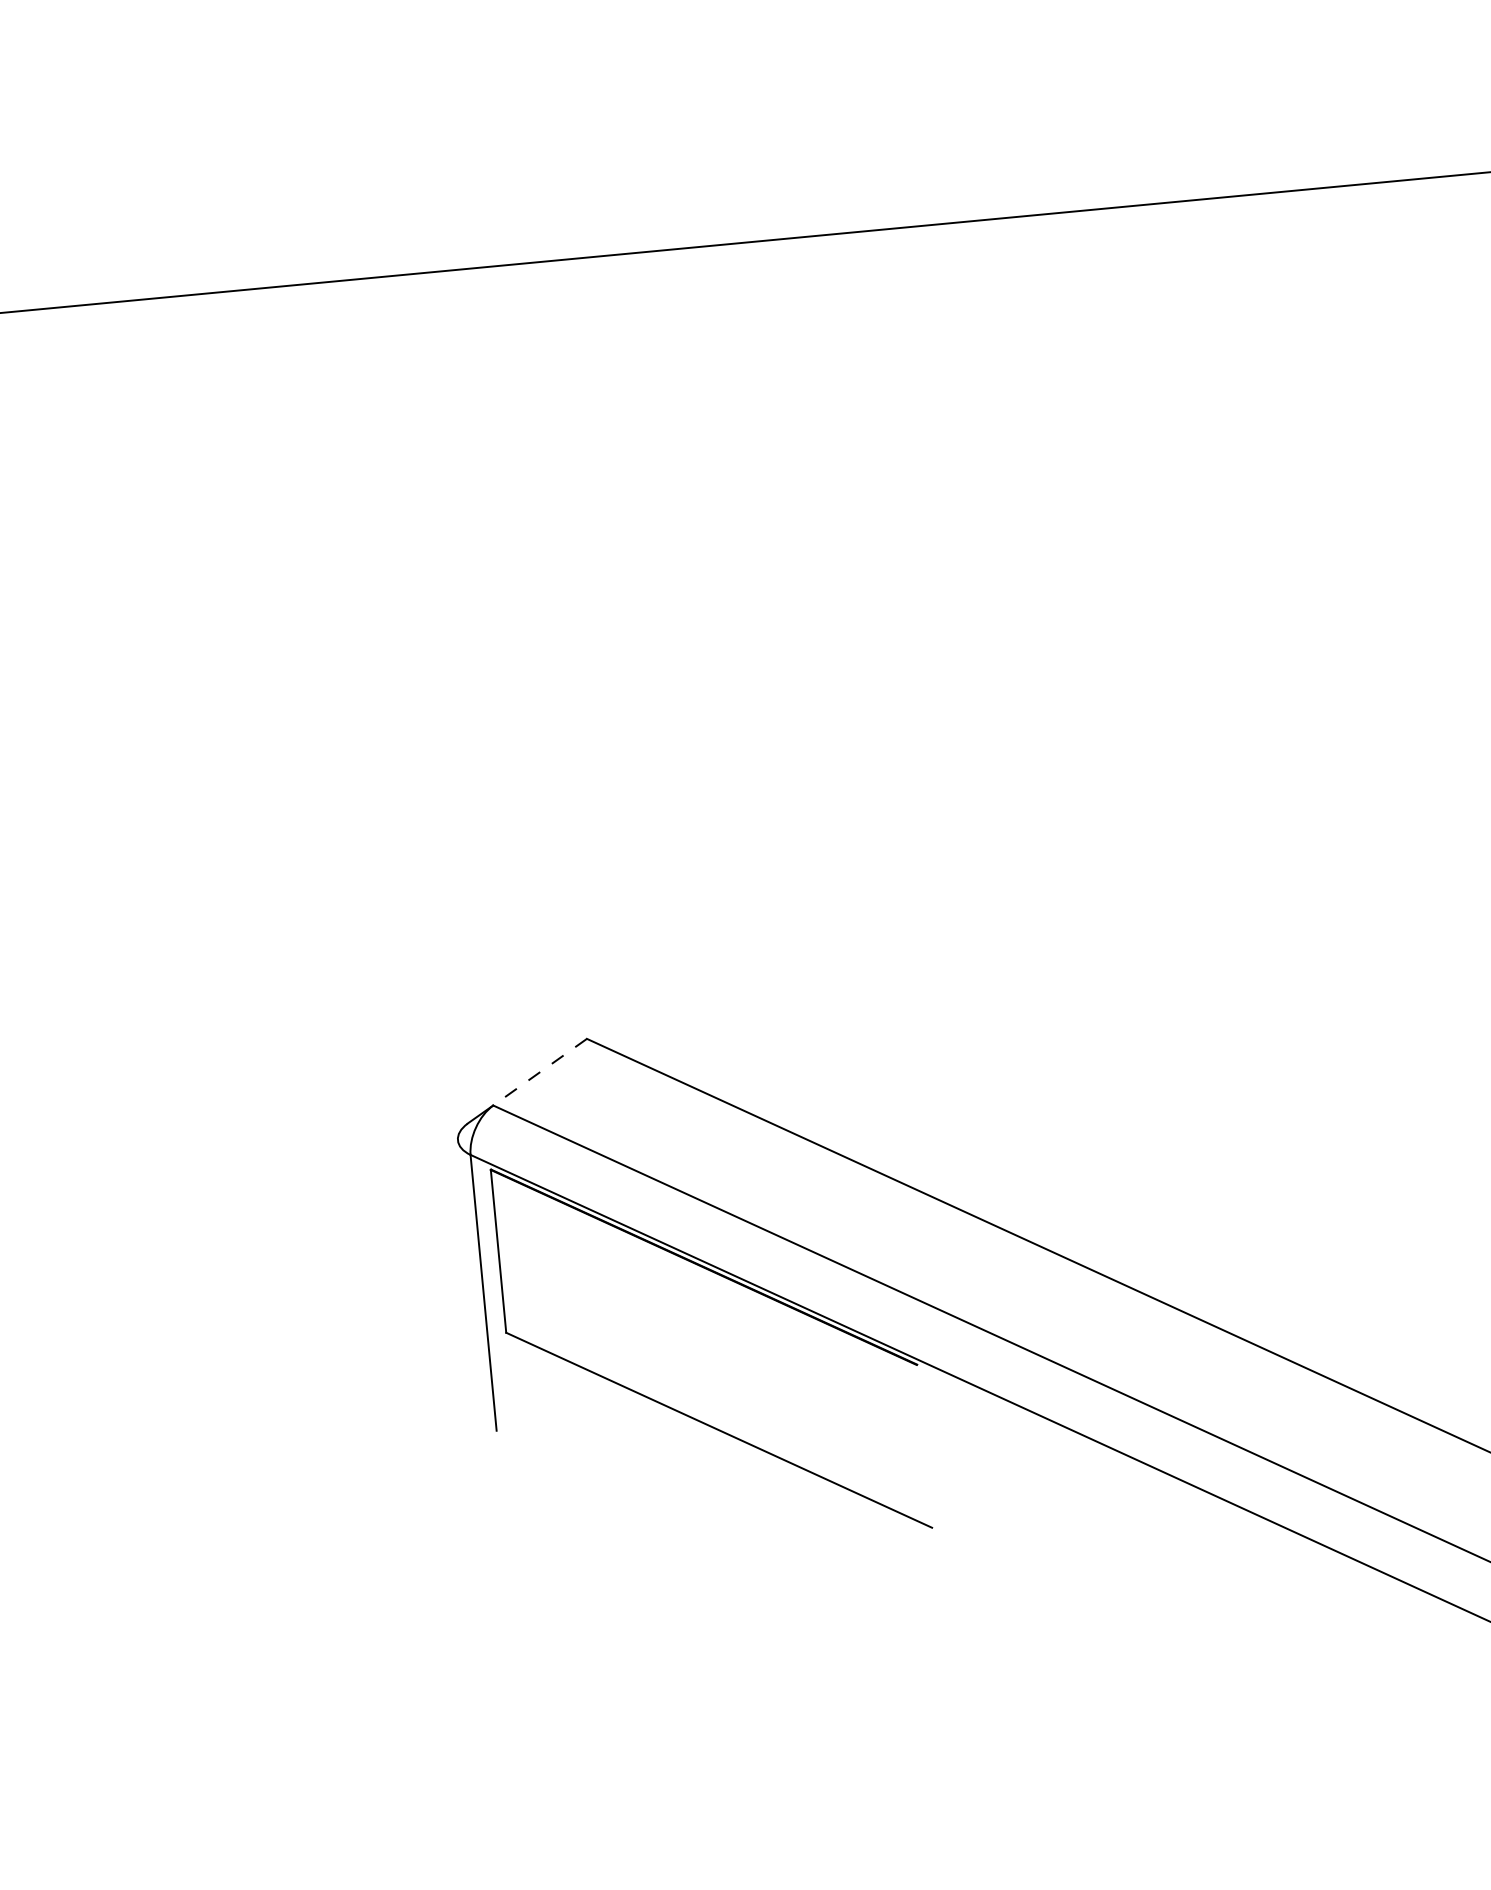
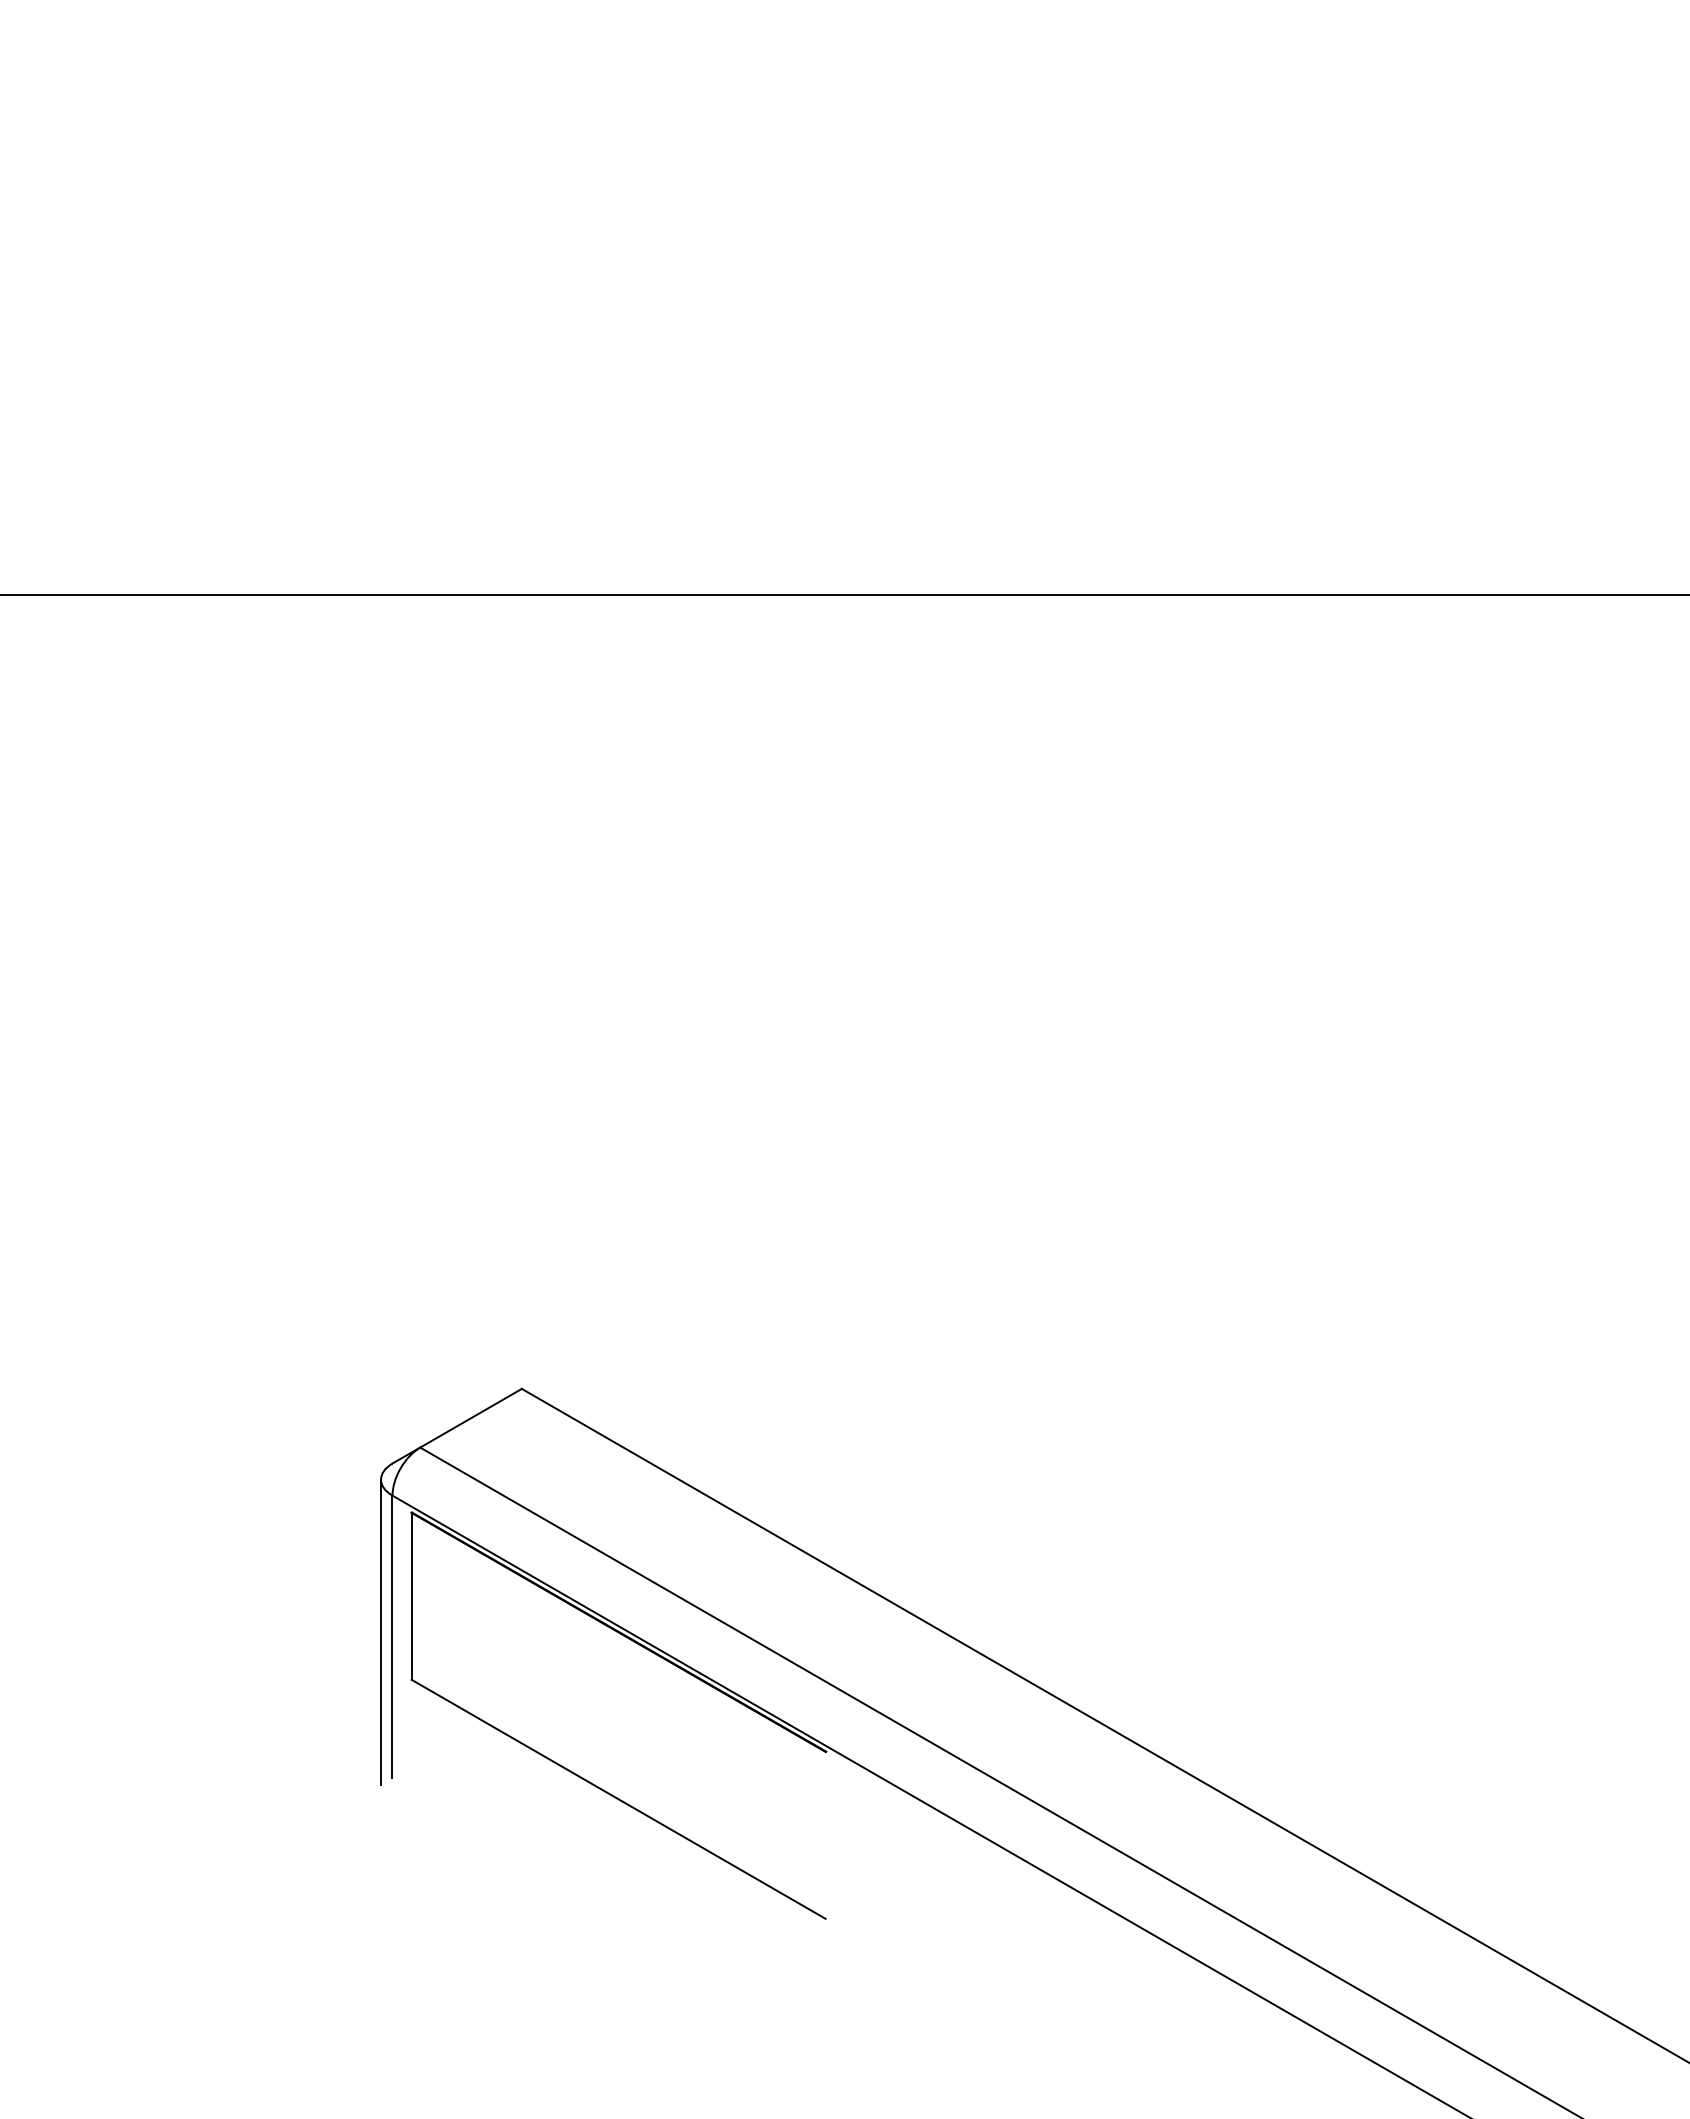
line: (540, 1072) -> (471, 1418), dashed -> solid
line: (472, 1289) -> (381, 1632), added

